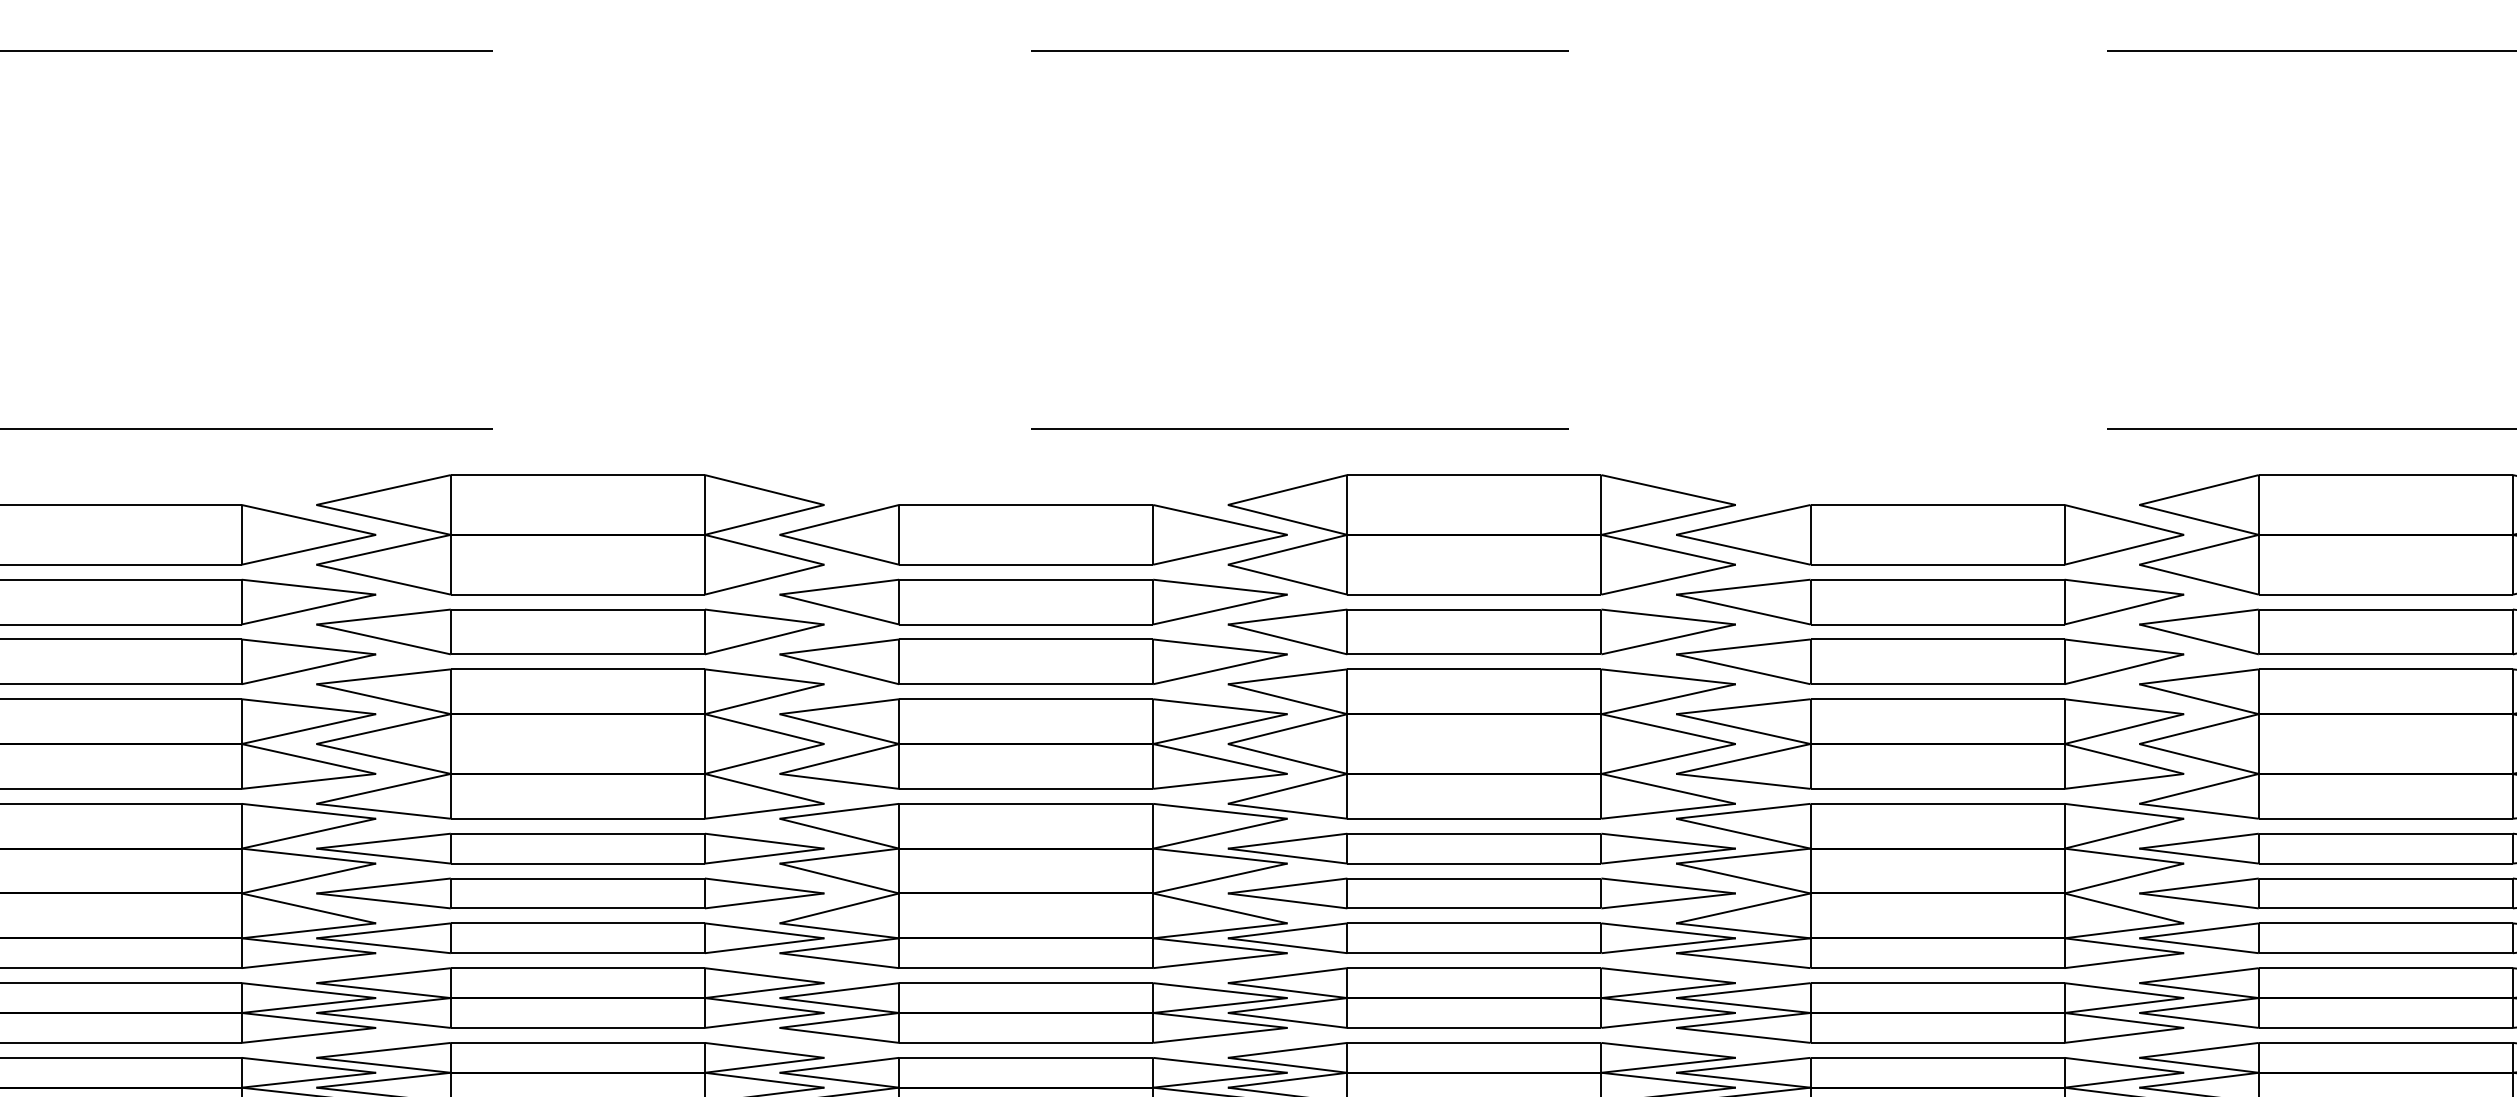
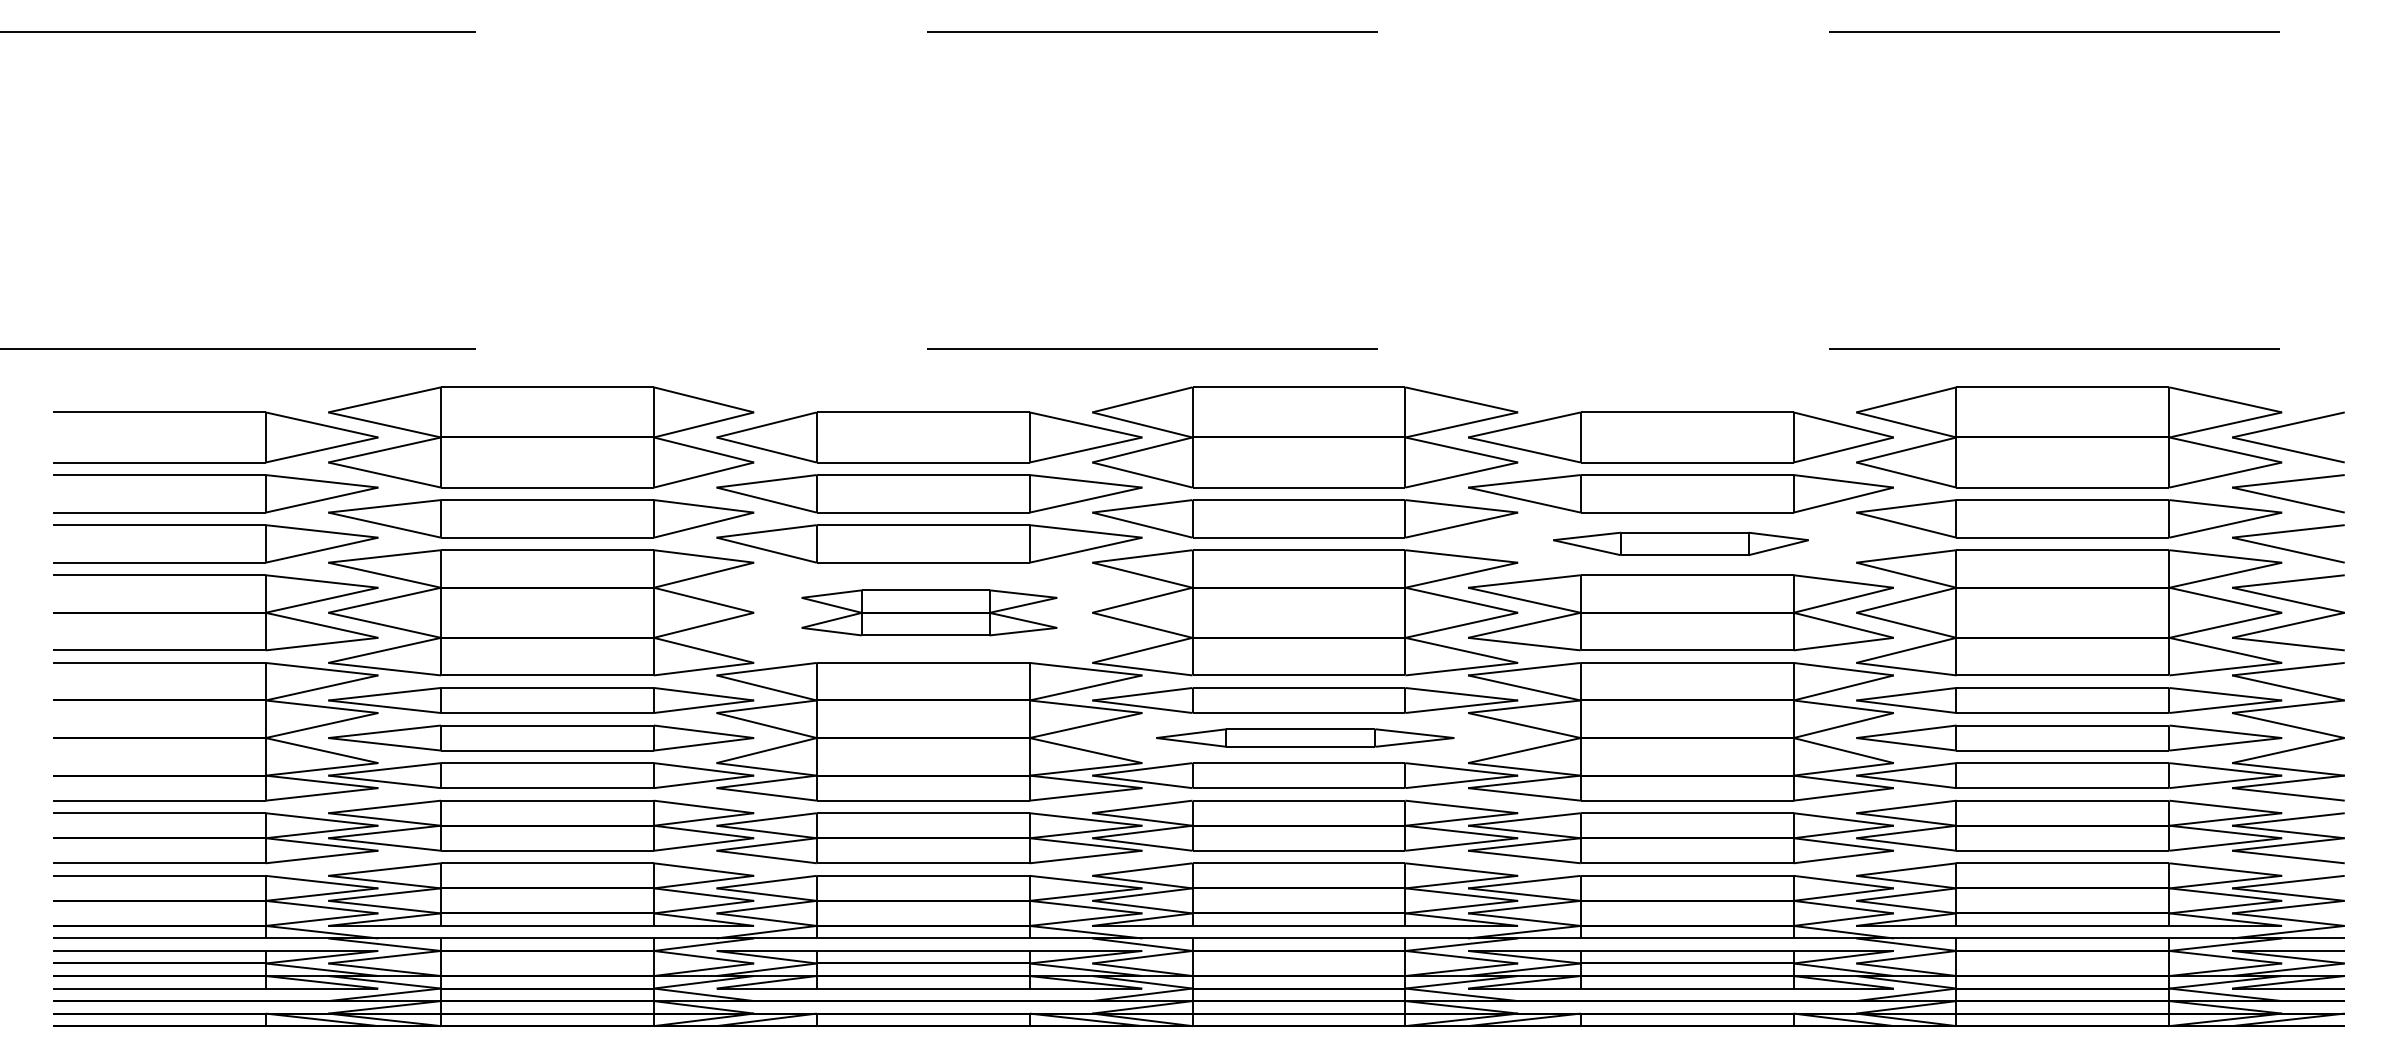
part: (1929, 661) -> (1680, 543), size x0.6
part: (1033, 743) -> (929, 612), size x0.6
part: (1482, 892) -> (1305, 737), size x0.7

